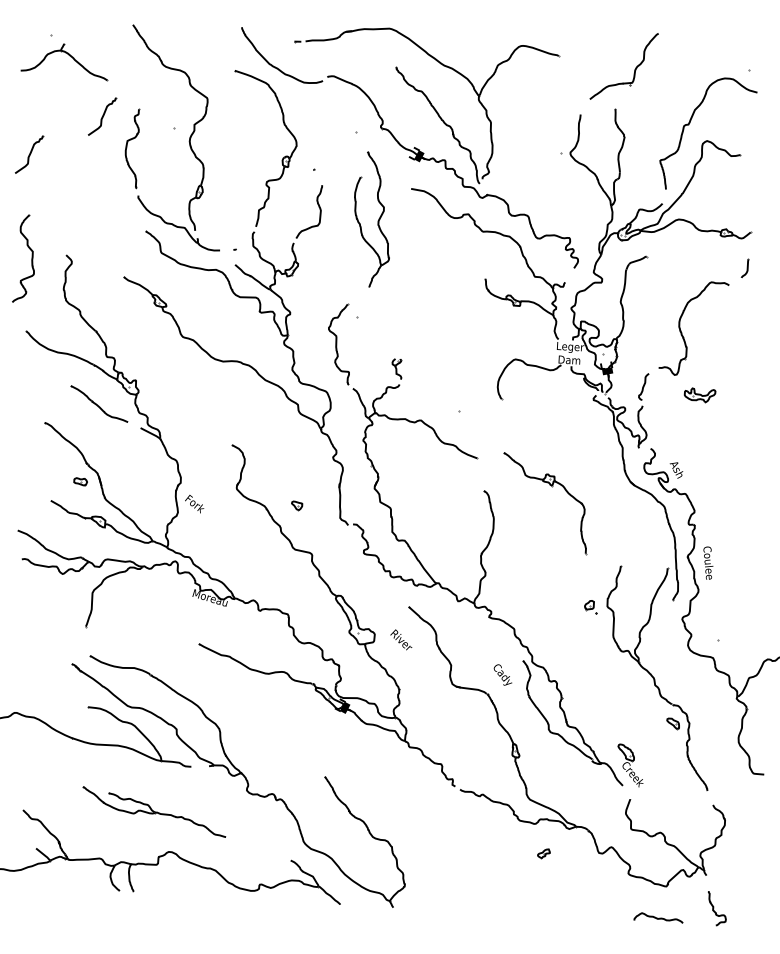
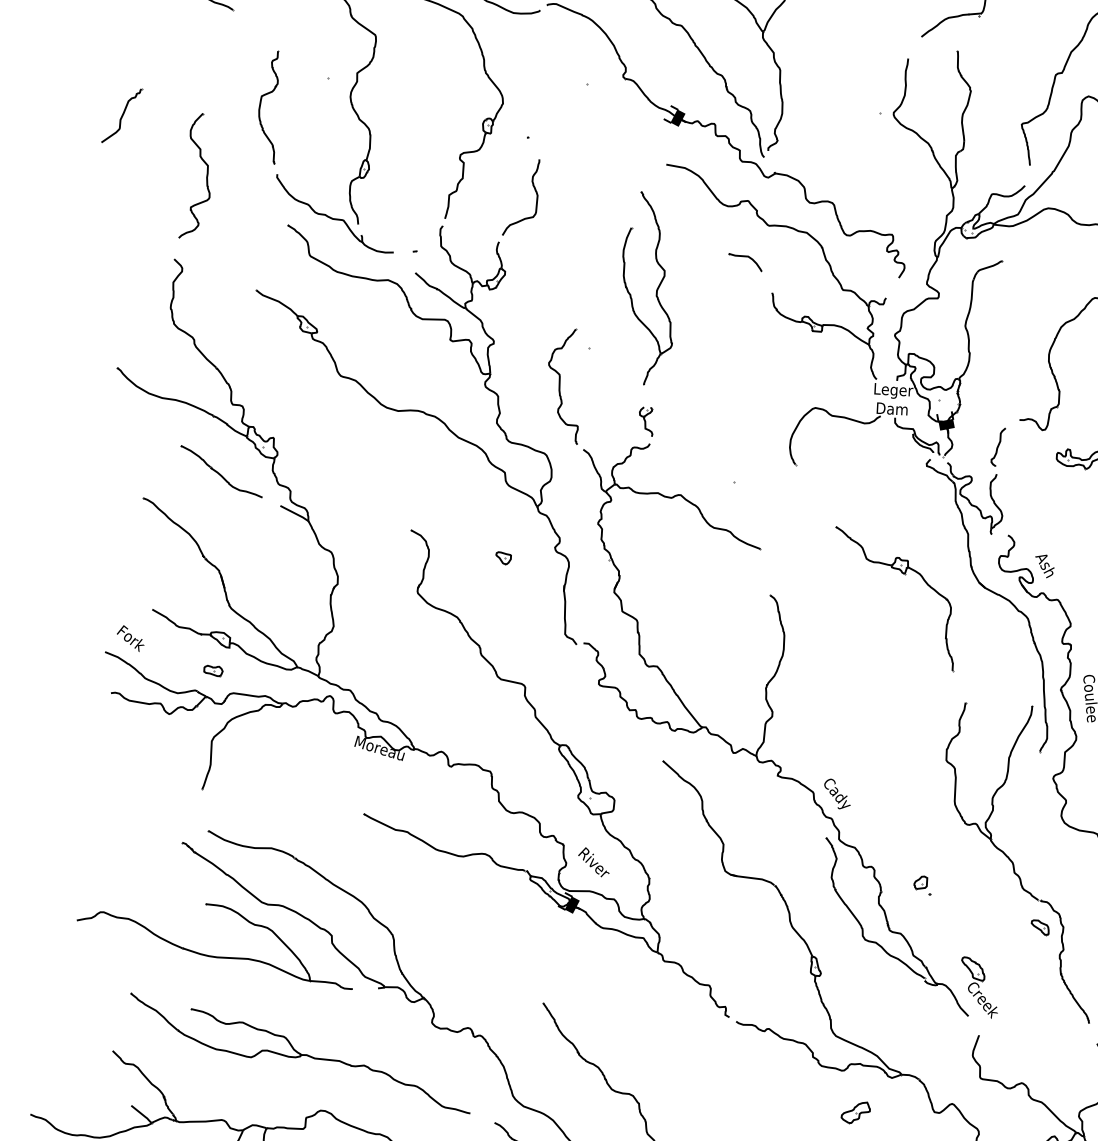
part: (102, 116) -> (226, 61), removed
part: (377, 220) -> (655, 289), moved
part: (466, 257) -> (745, 262), added
part: (31, 258) -> (206, 175), moved
part: (80, 481) -> (213, 670), moved
part: (552, 487) -> (905, 576), moved
text: (194, 503) -> (130, 637), moved
part: (297, 505) -> (504, 557), moved
part: (590, 607) -> (922, 886), moved
text: (401, 639) -> (594, 861), moved
text: (502, 674) -> (836, 793), moved
part: (154, 811) -> (300, 1052), size x1.67
part: (543, 853) -> (855, 1112), size x1.67

